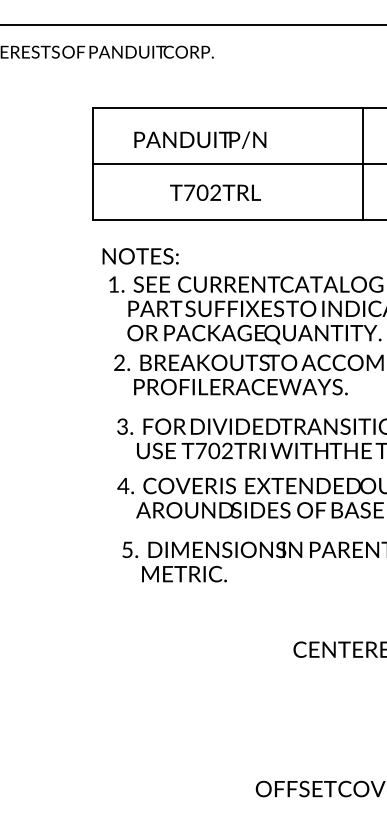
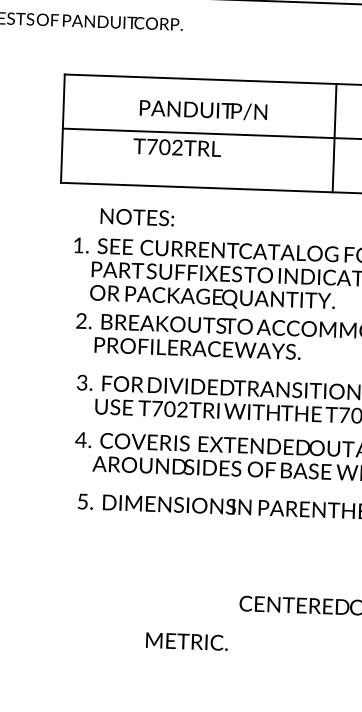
text: (200, 139) -> (203, 109), moved
line: (363, 164) -> (334, 138), moved
text: (215, 192) -> (177, 147), moved
text: (140, 256) -> (137, 217), moved
text: (184, 574) -> (187, 641), moved

